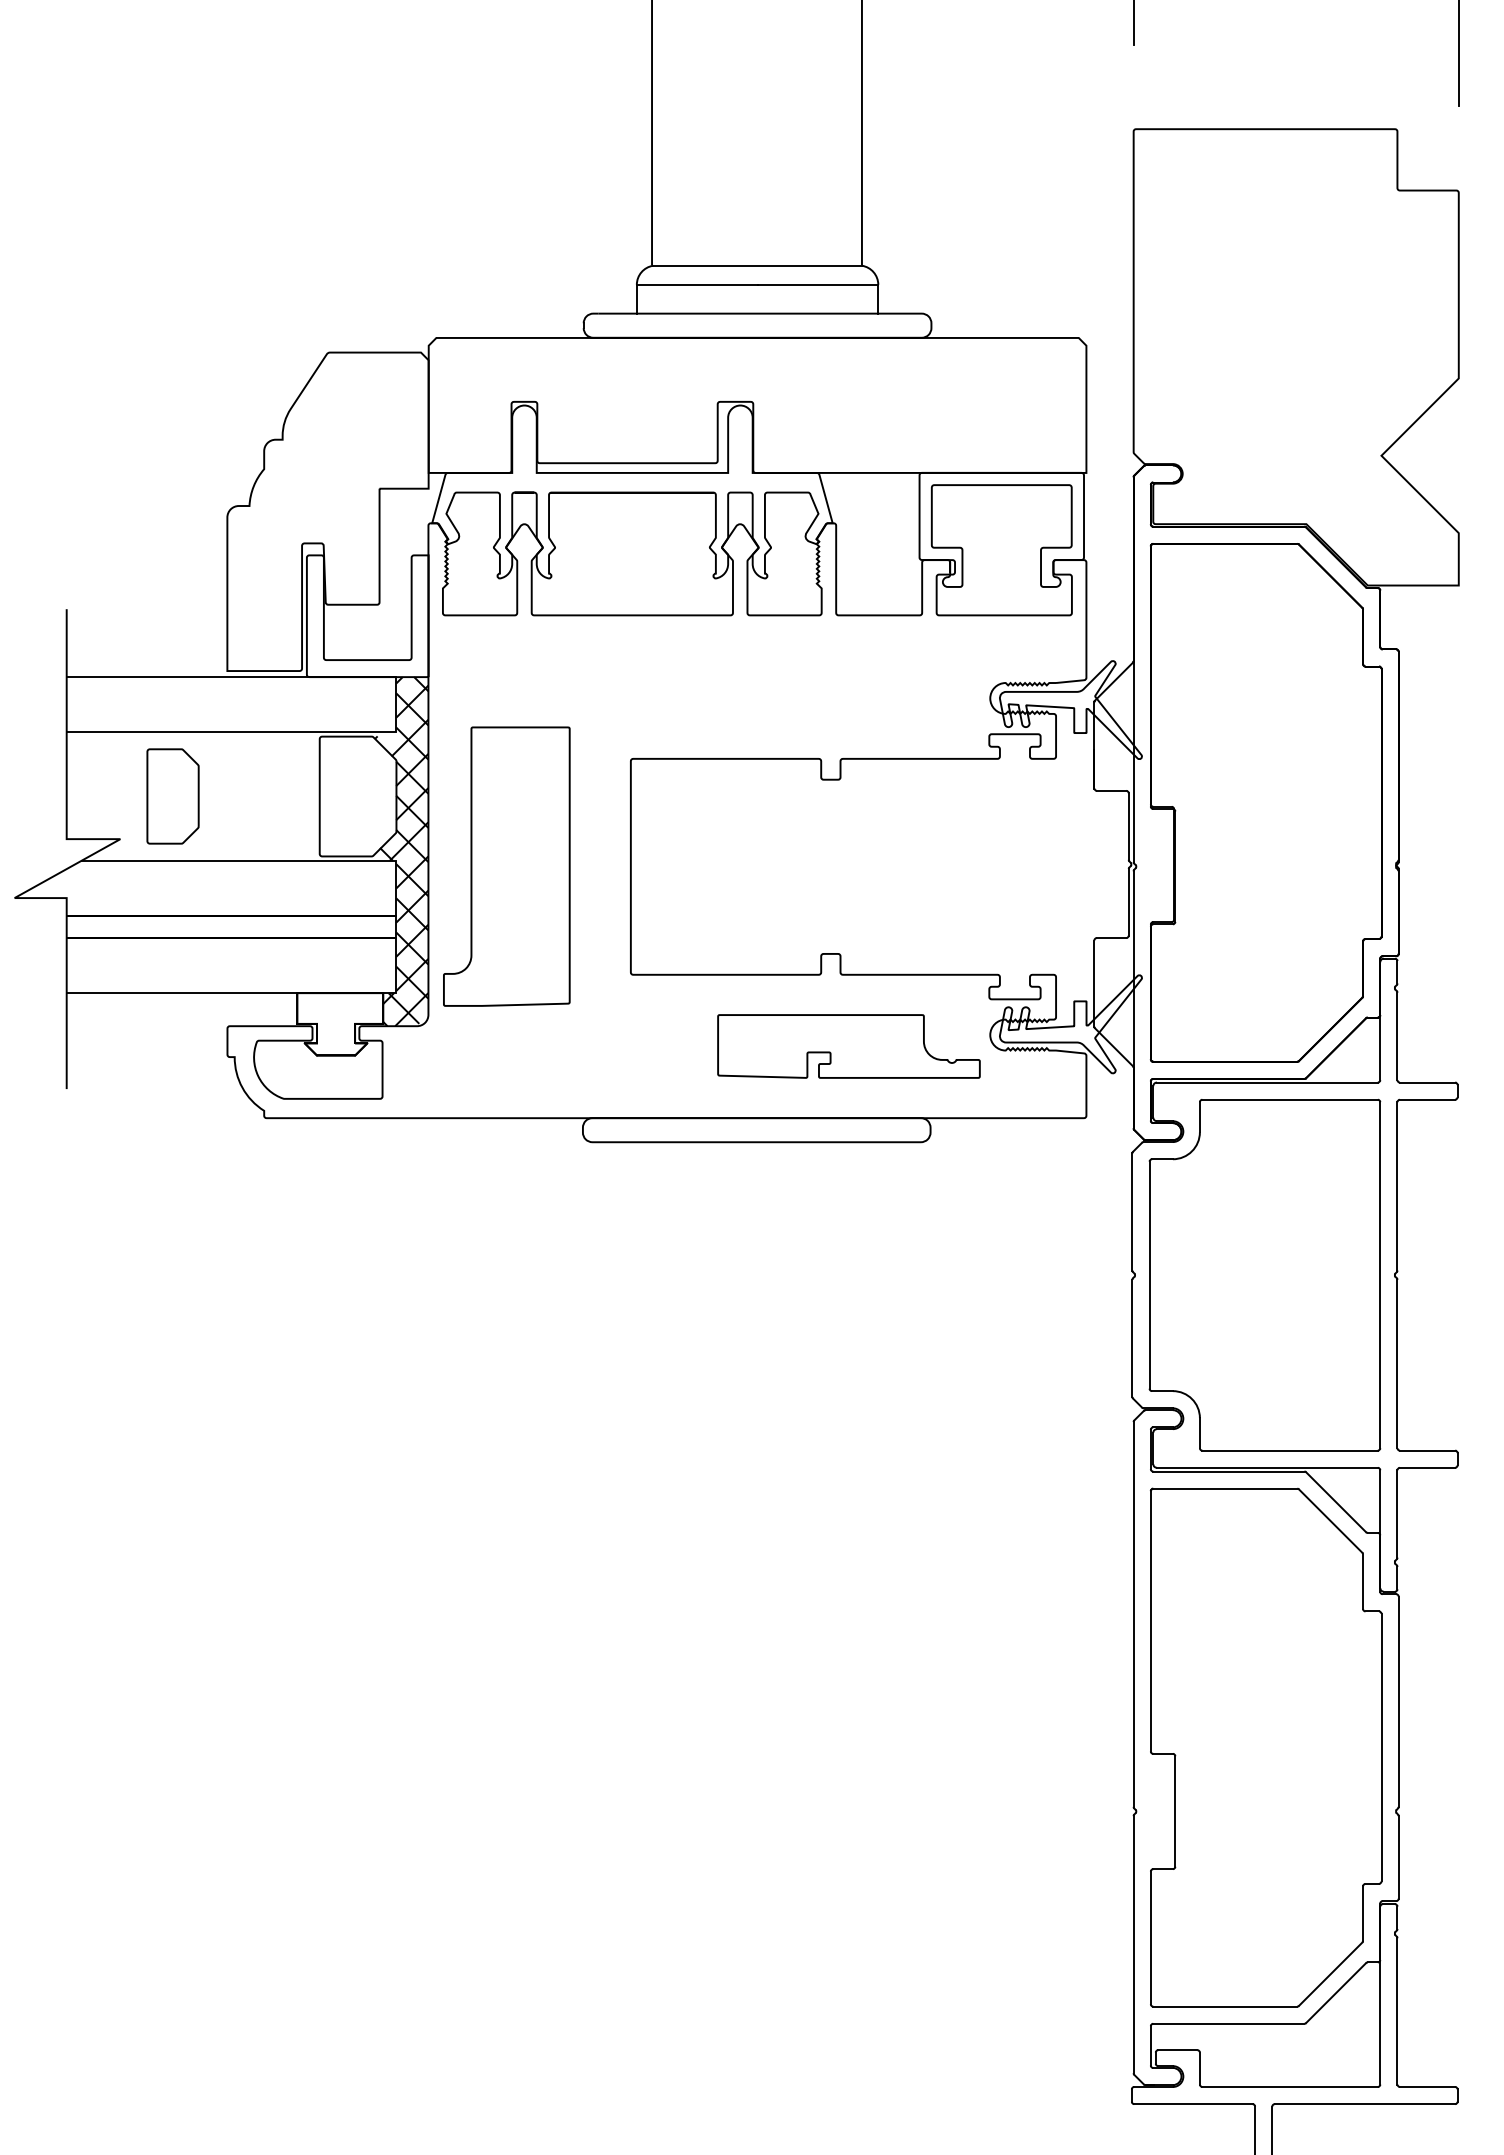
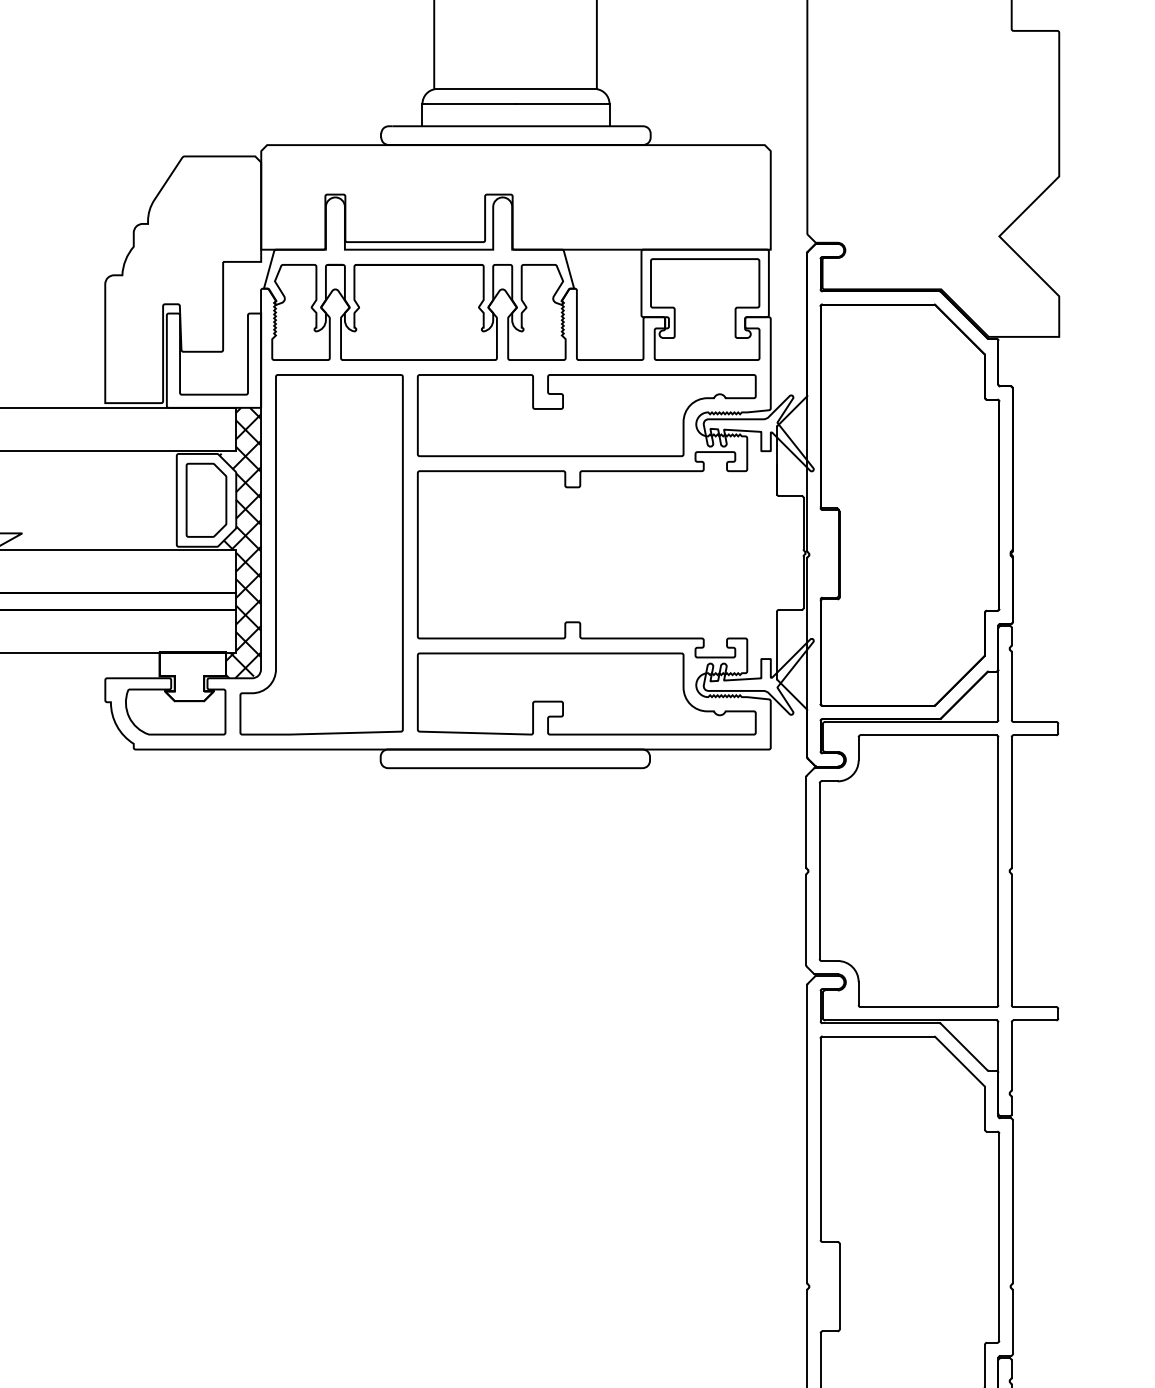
part: (848, 686) -> (586, 415), added
part: (172, 796) -> (206, 500), moved
part: (506, 866) -> (321, 554), size x1.67
part: (848, 1046) -> (586, 694), size x1.67

